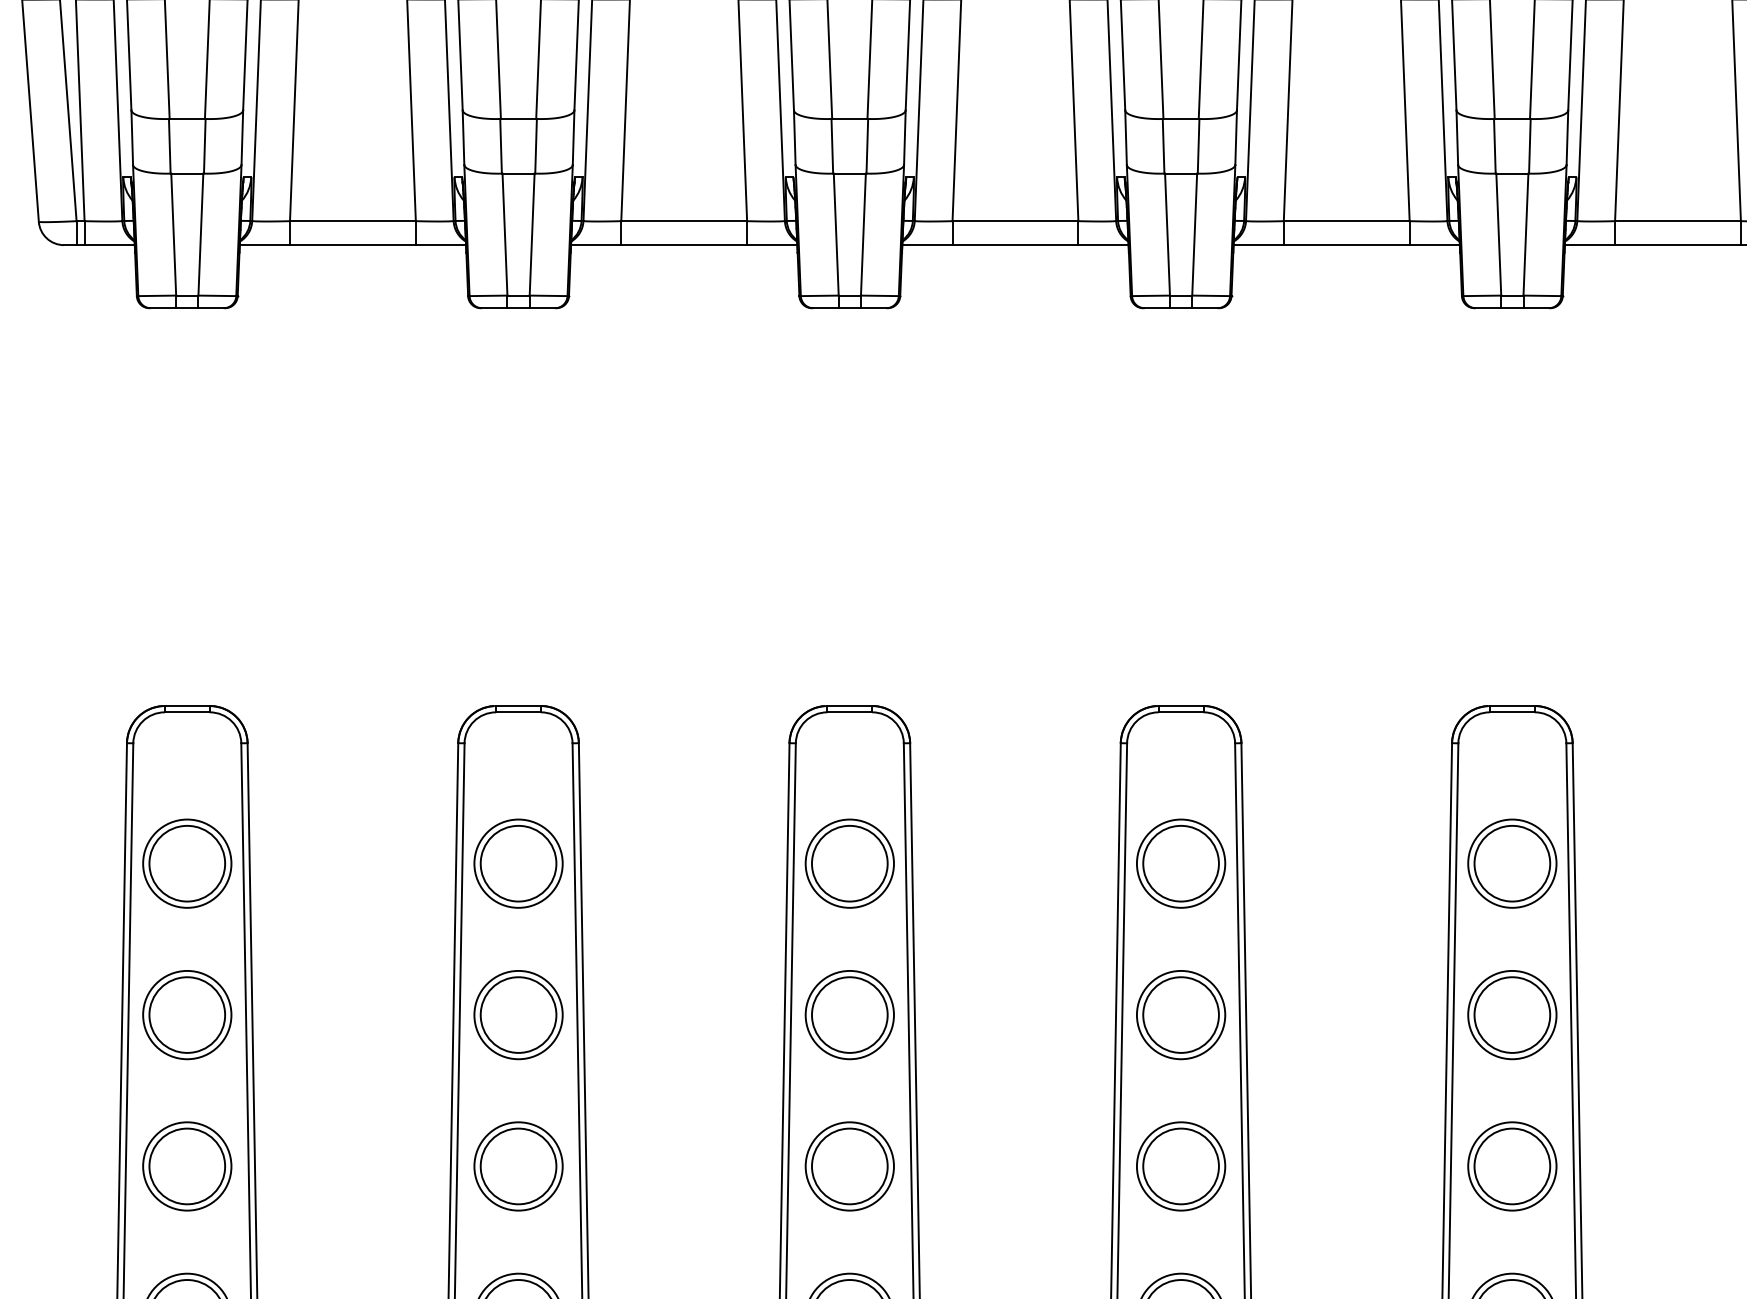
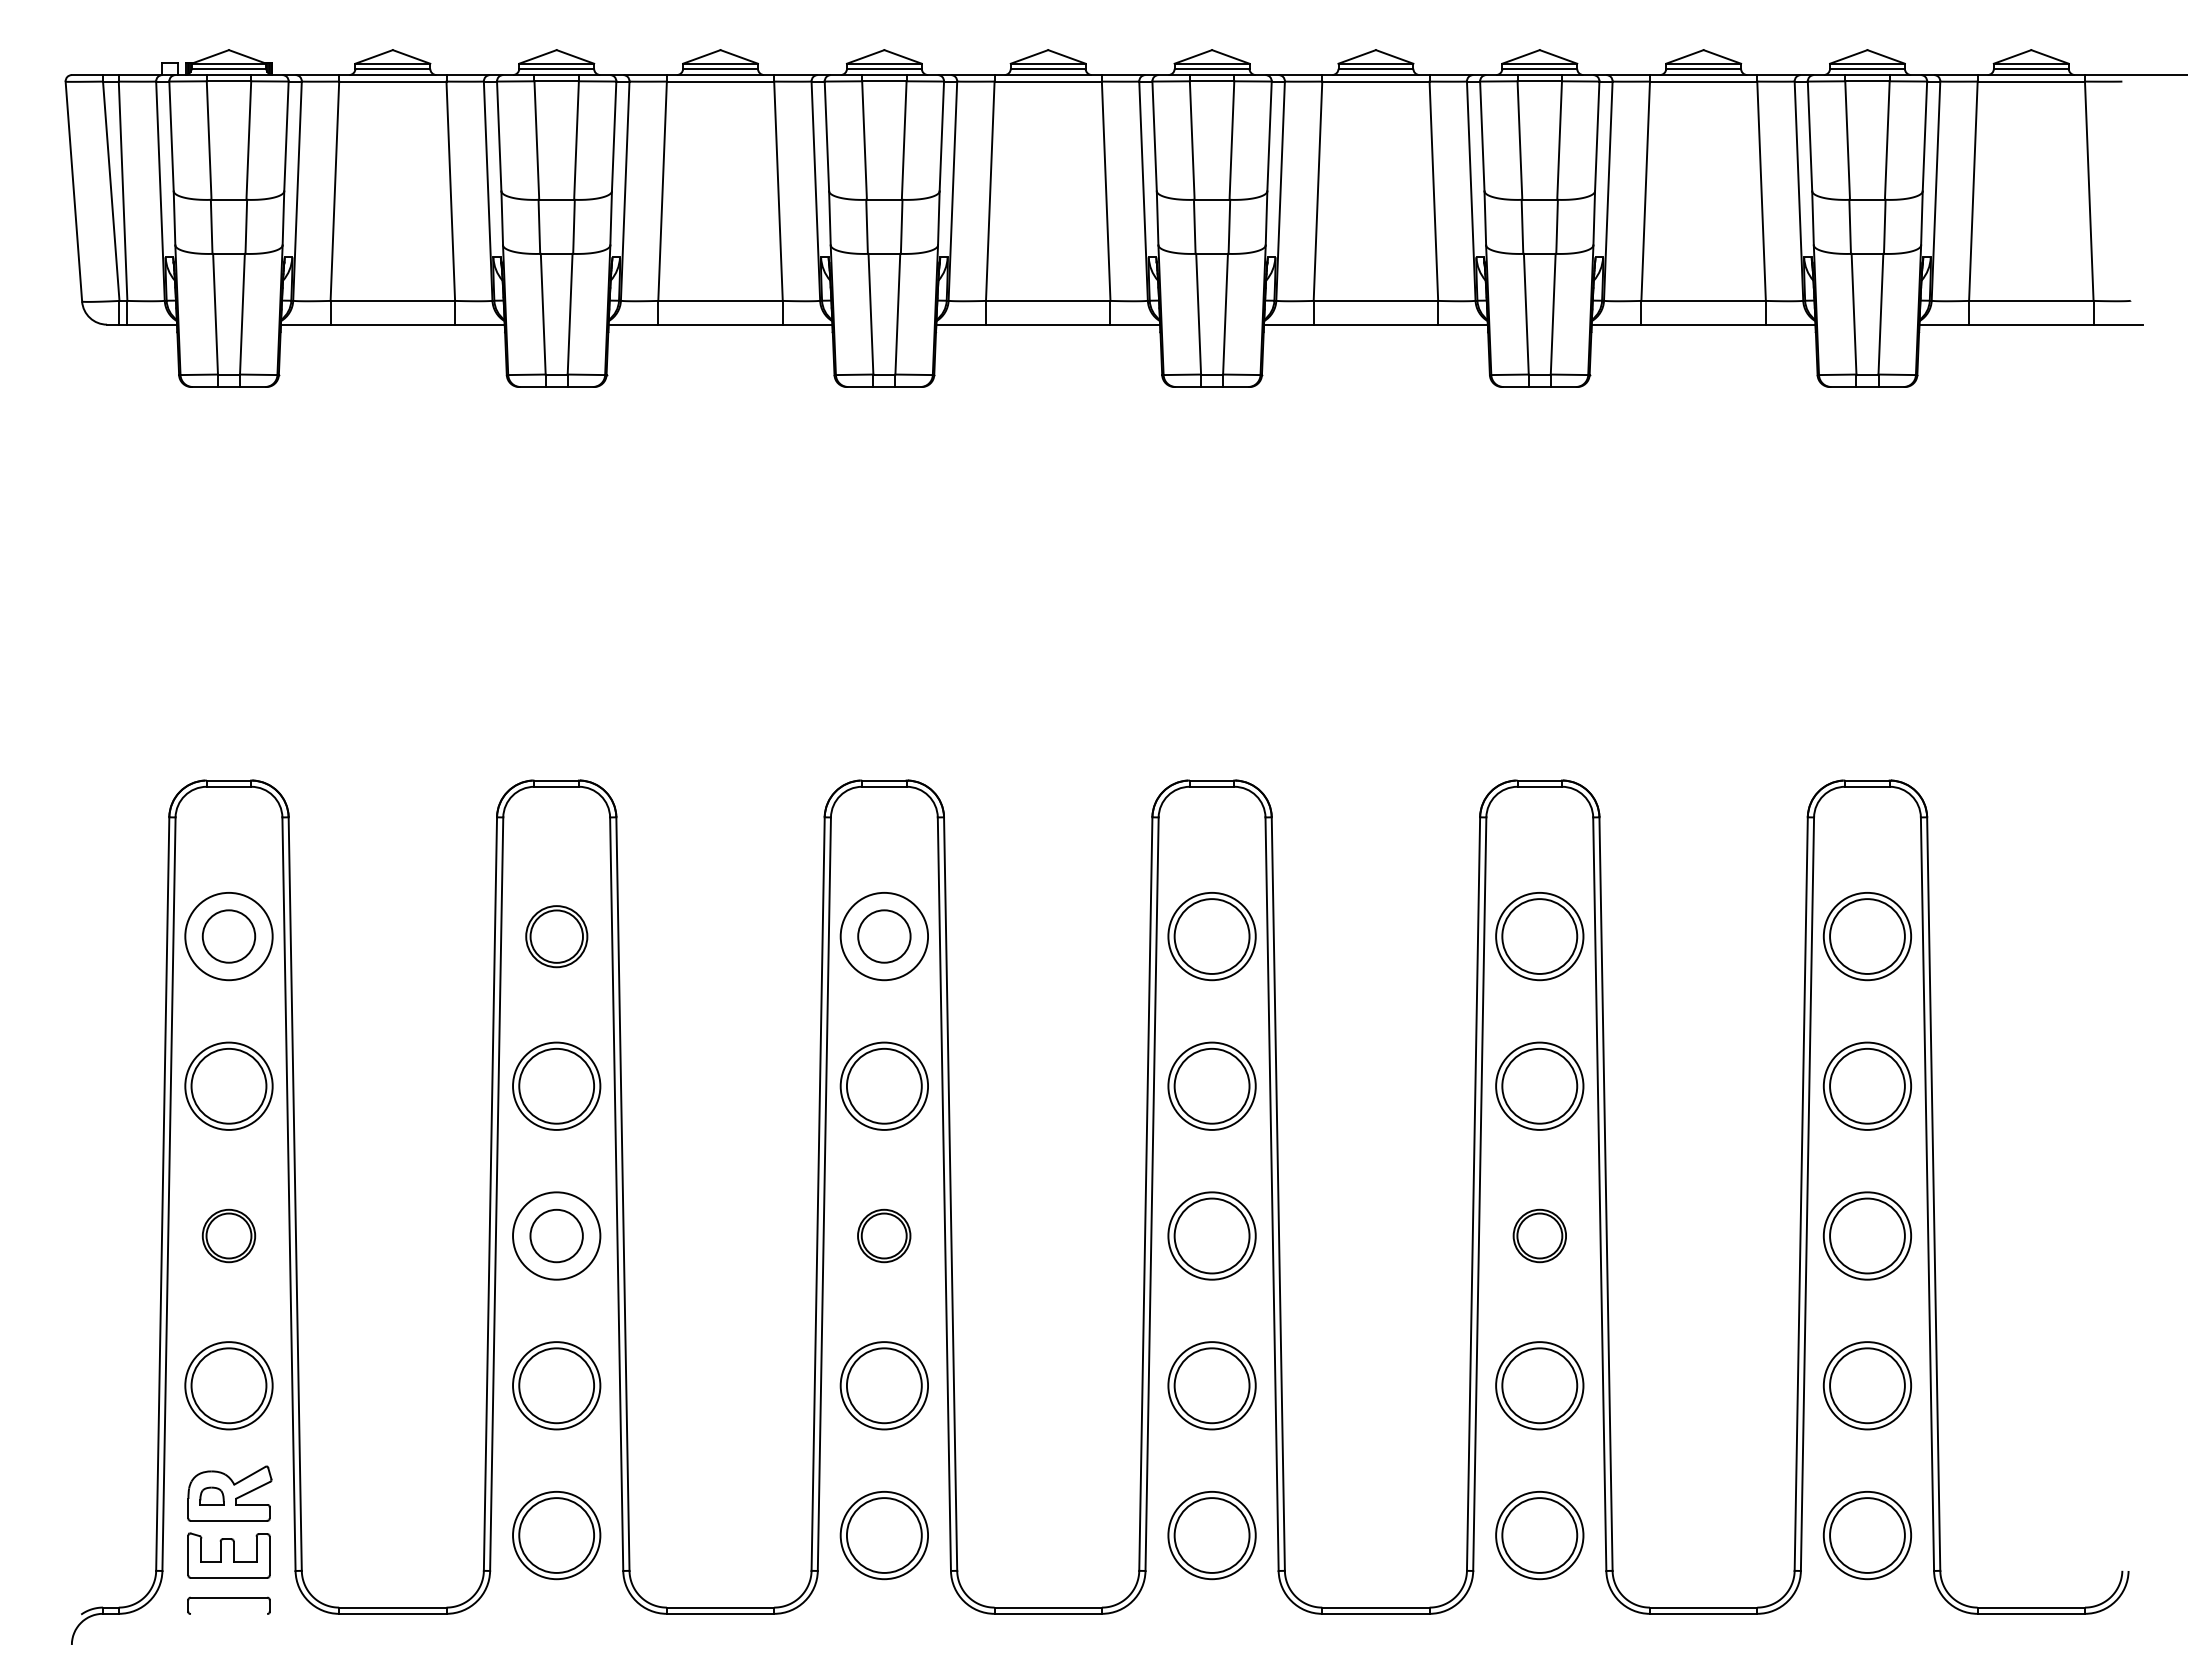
circle: (186, 863) -> (228, 936), size x0.7
part: (518, 863) -> (556, 936), size x0.7
circle: (848, 863) -> (883, 936), size x0.7
part: (186, 1165) -> (228, 1235), size x0.6
circle: (518, 1165) -> (556, 1235), size x0.7
part: (848, 1165) -> (883, 1235), size x0.6
part: (1512, 1165) -> (1539, 1235), size x0.6

